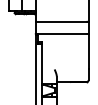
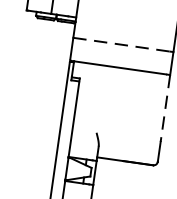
line: (60, 21) -> (120, 43), solid -> dashed
line: (88, 51) -> (165, 107), solid -> dashed

